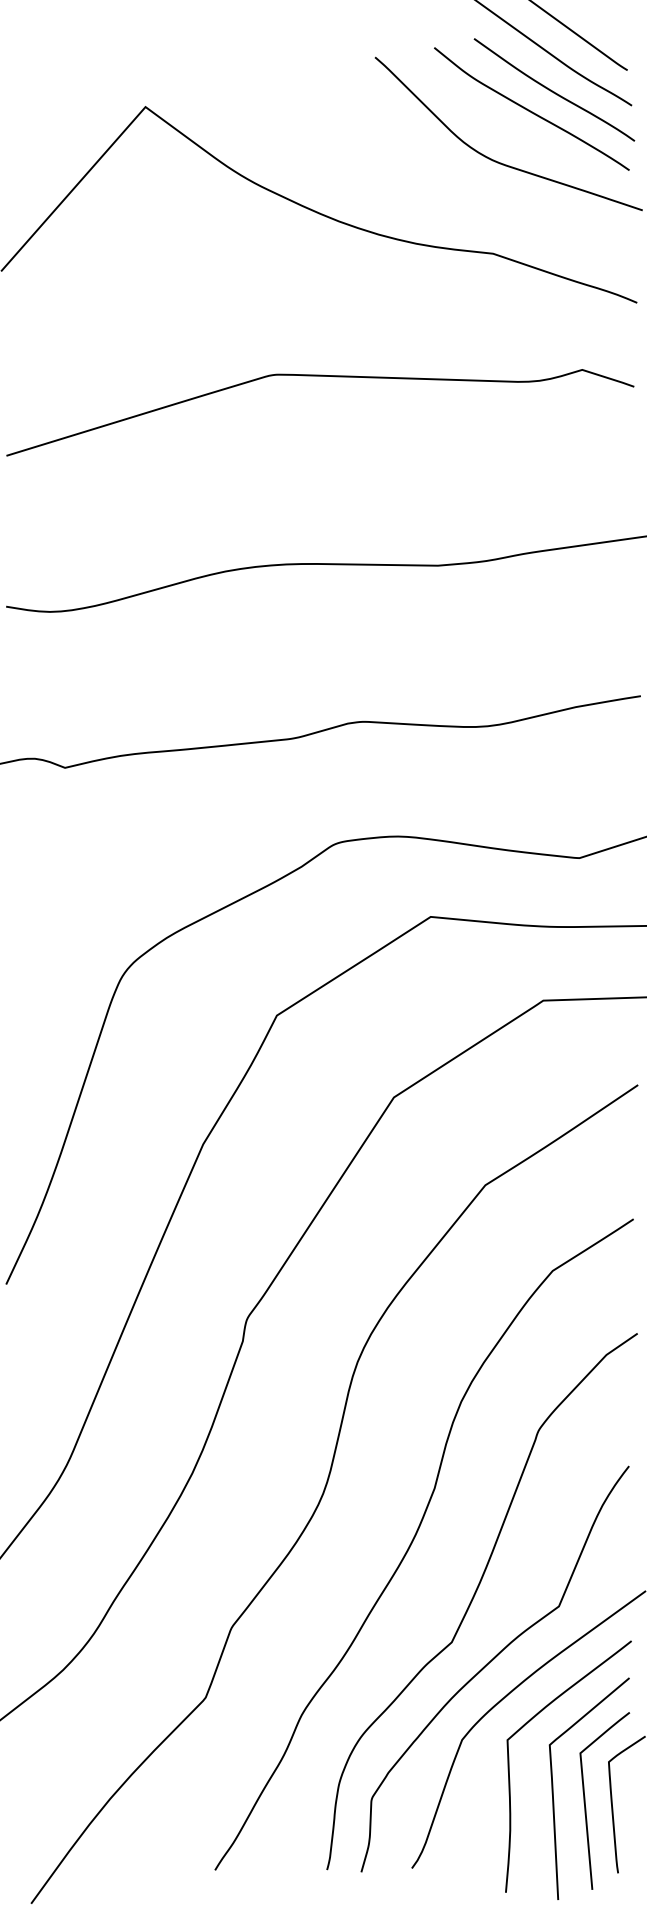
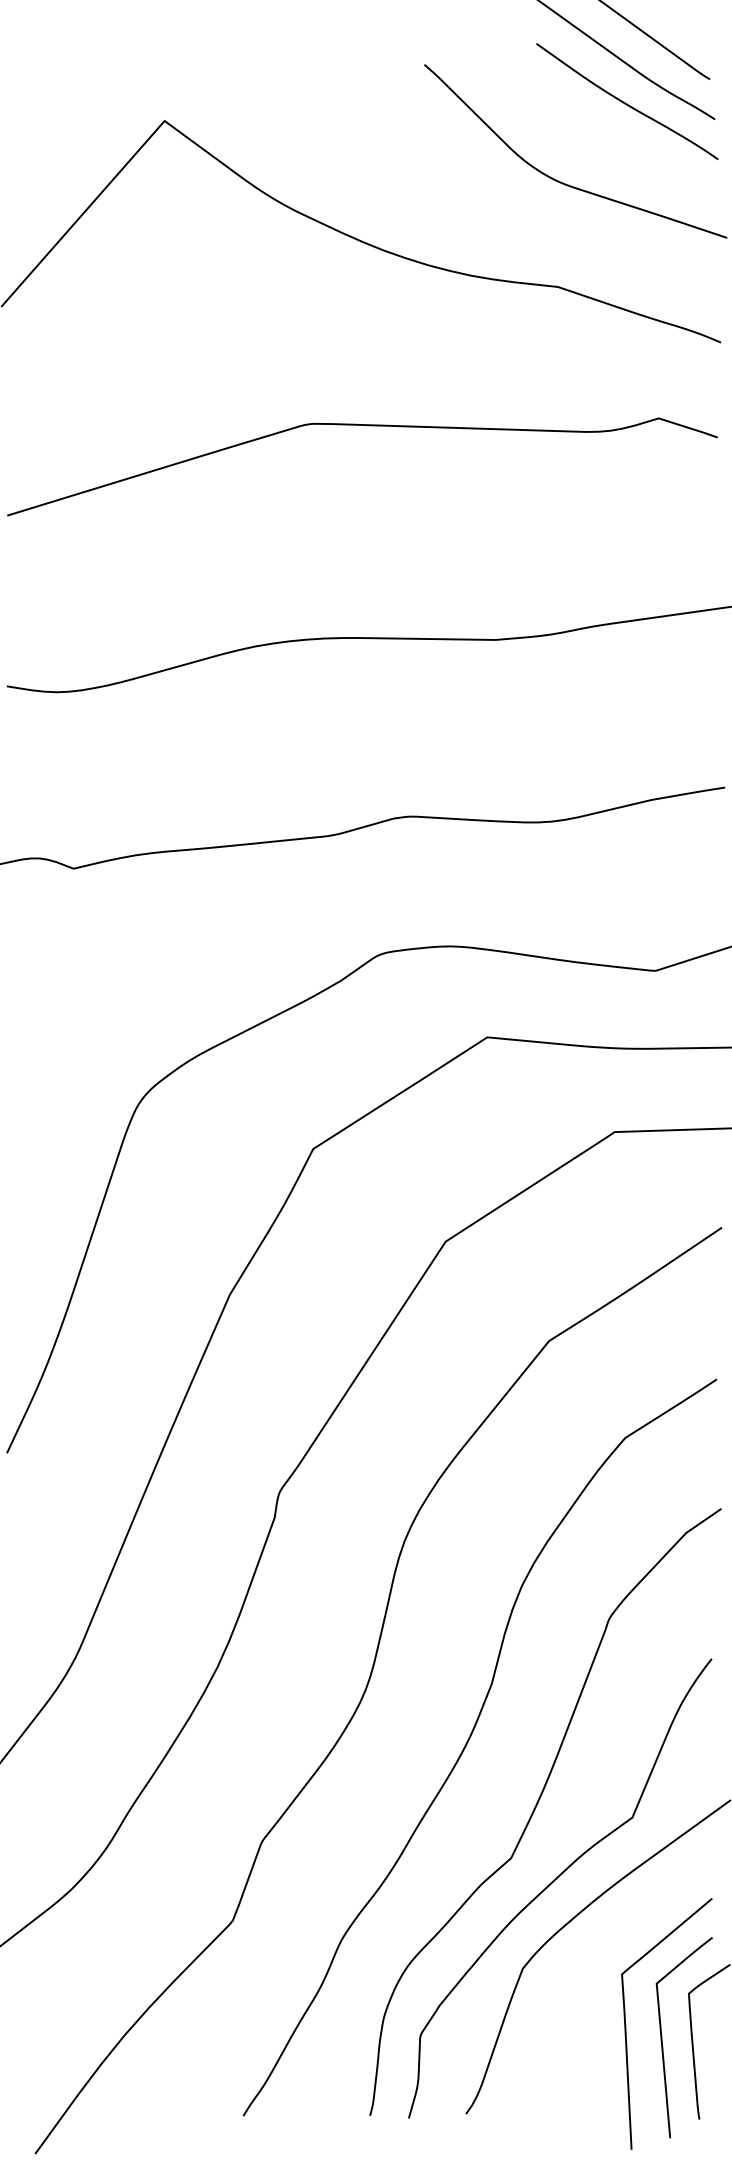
curve: (529, 109) -> (599, 123), removed
curve: (529, 1722) -> (599, 1948), removed

